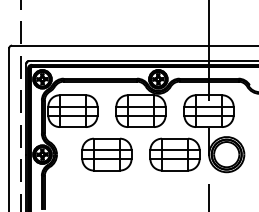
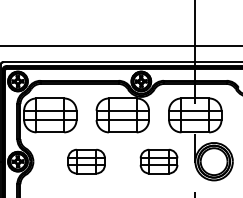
part: (106, 154) -> (86, 161), size x0.7
part: (174, 154) -> (158, 161), size x0.7

